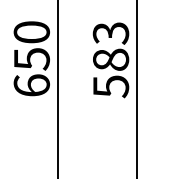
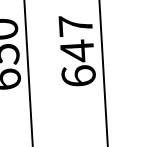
text: (110, 60) -> (76, 51), 583 -> 647

